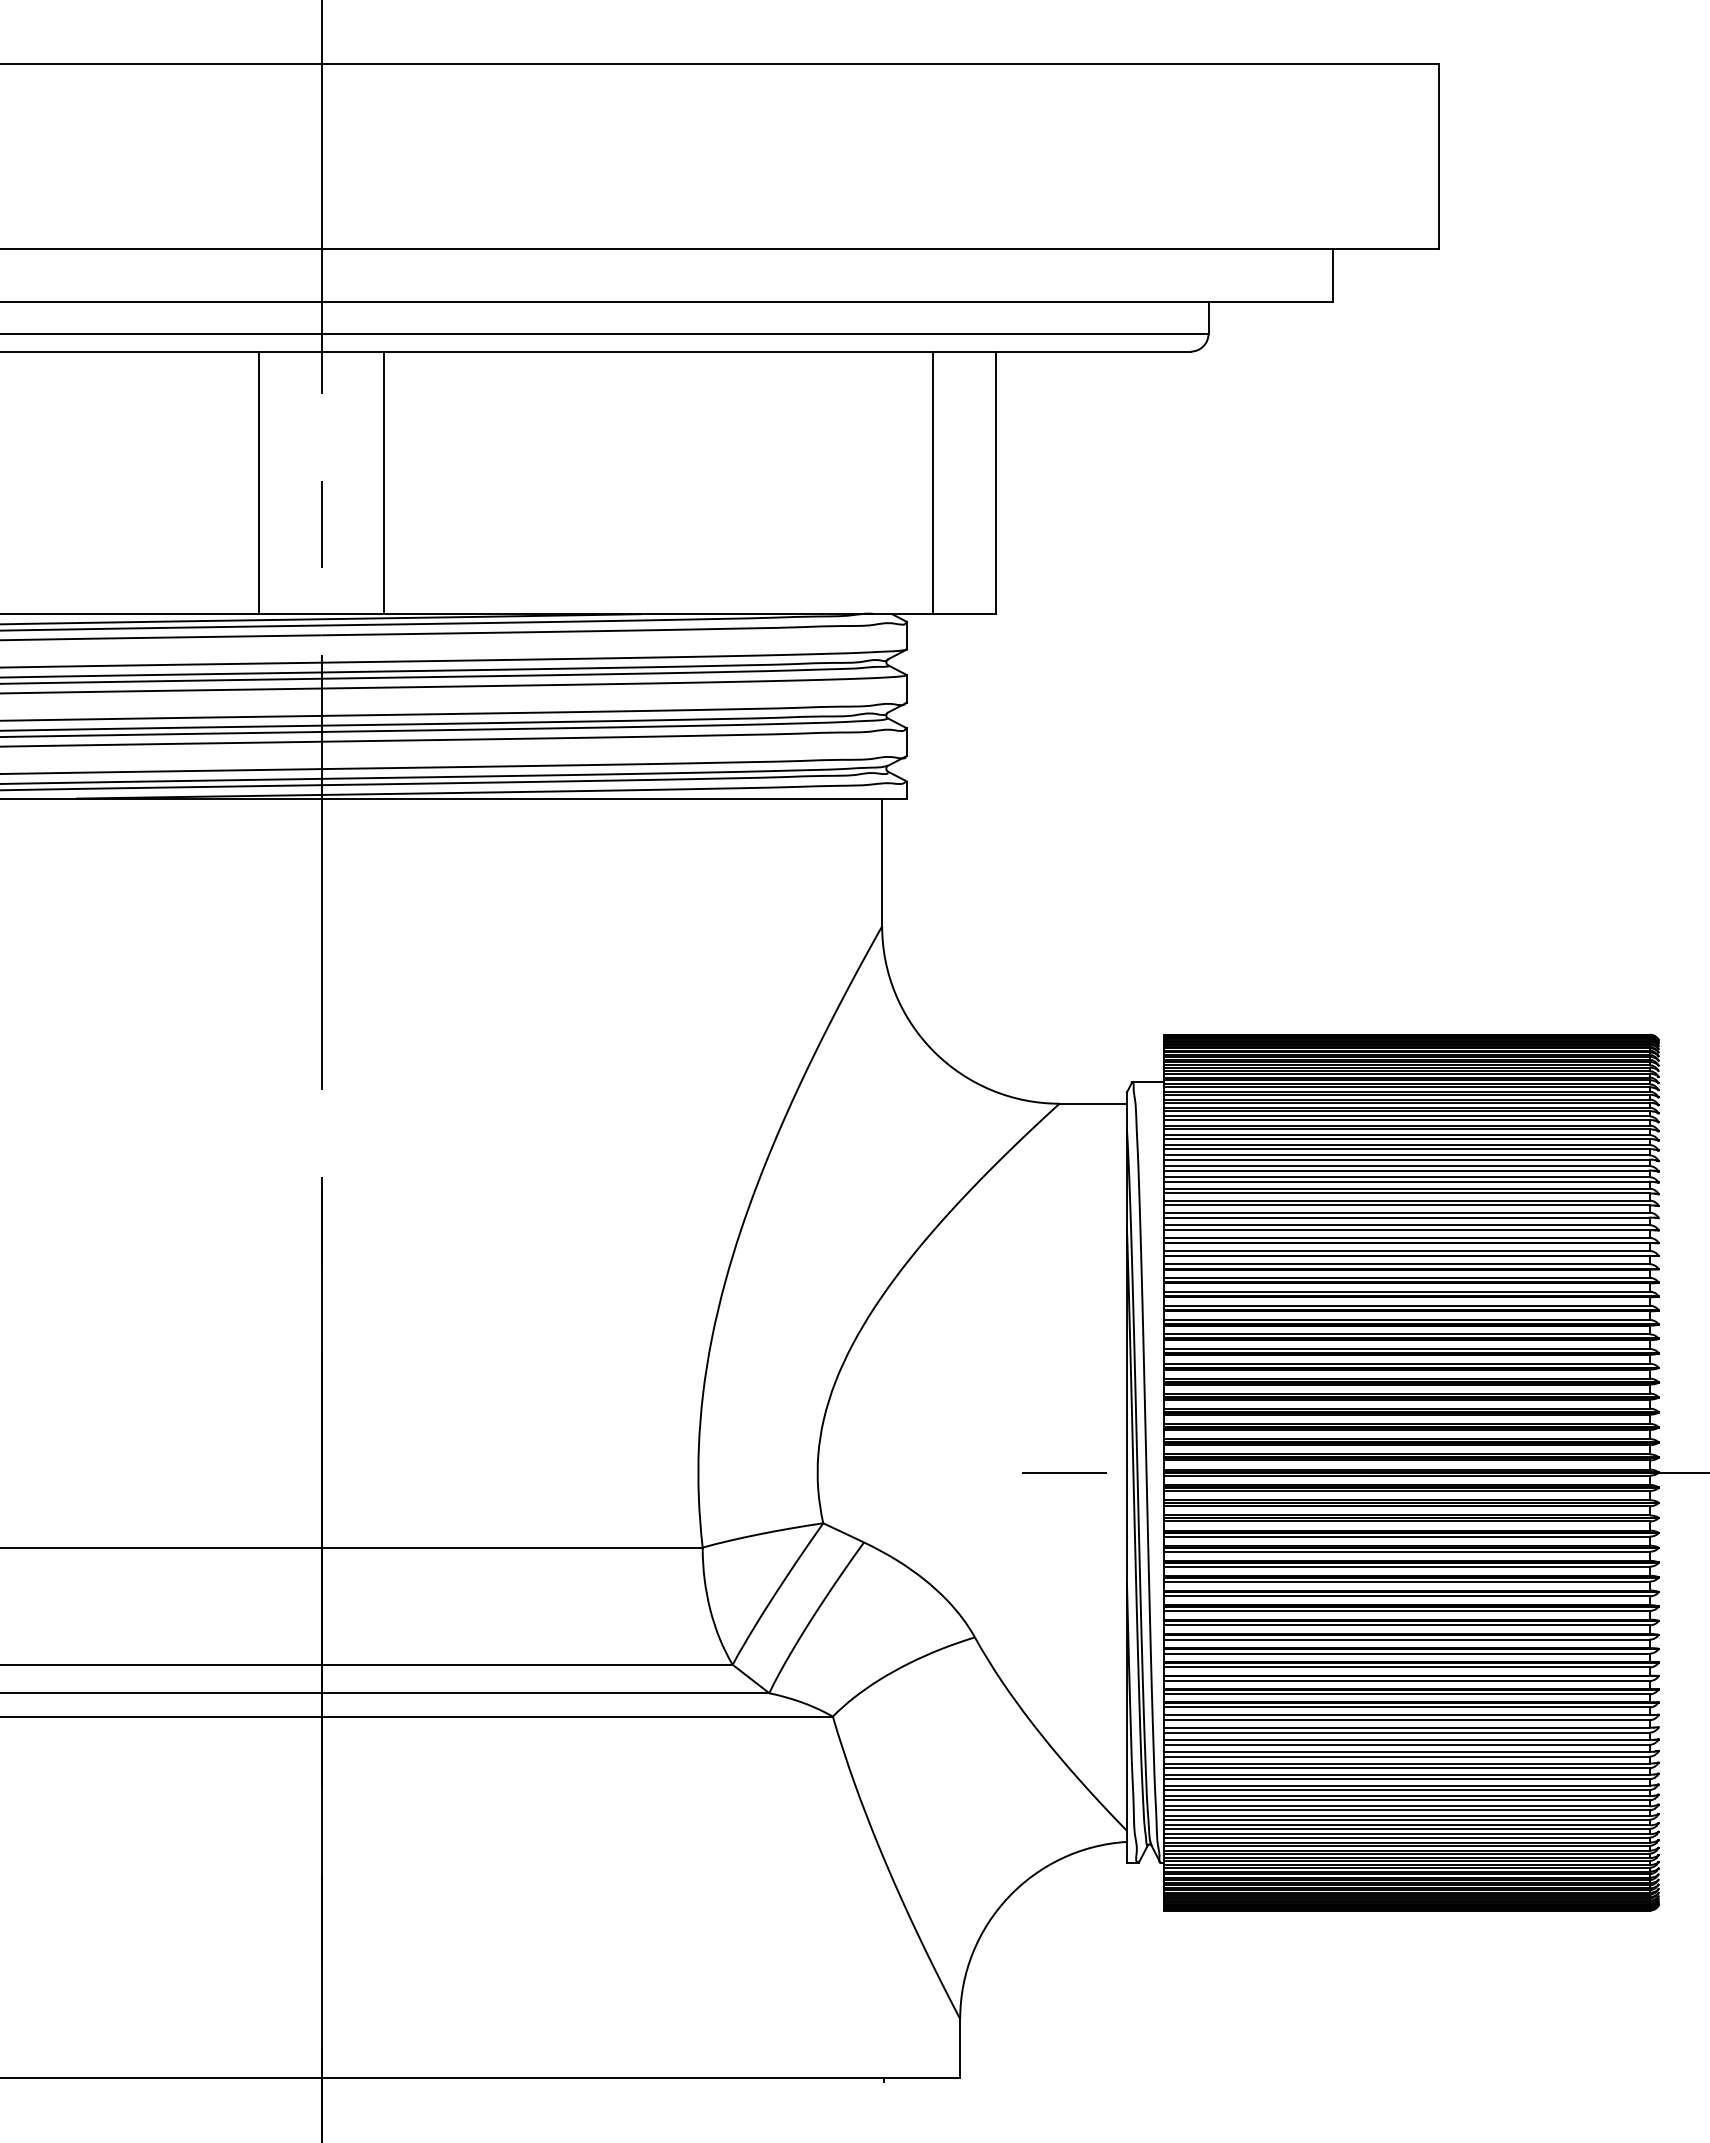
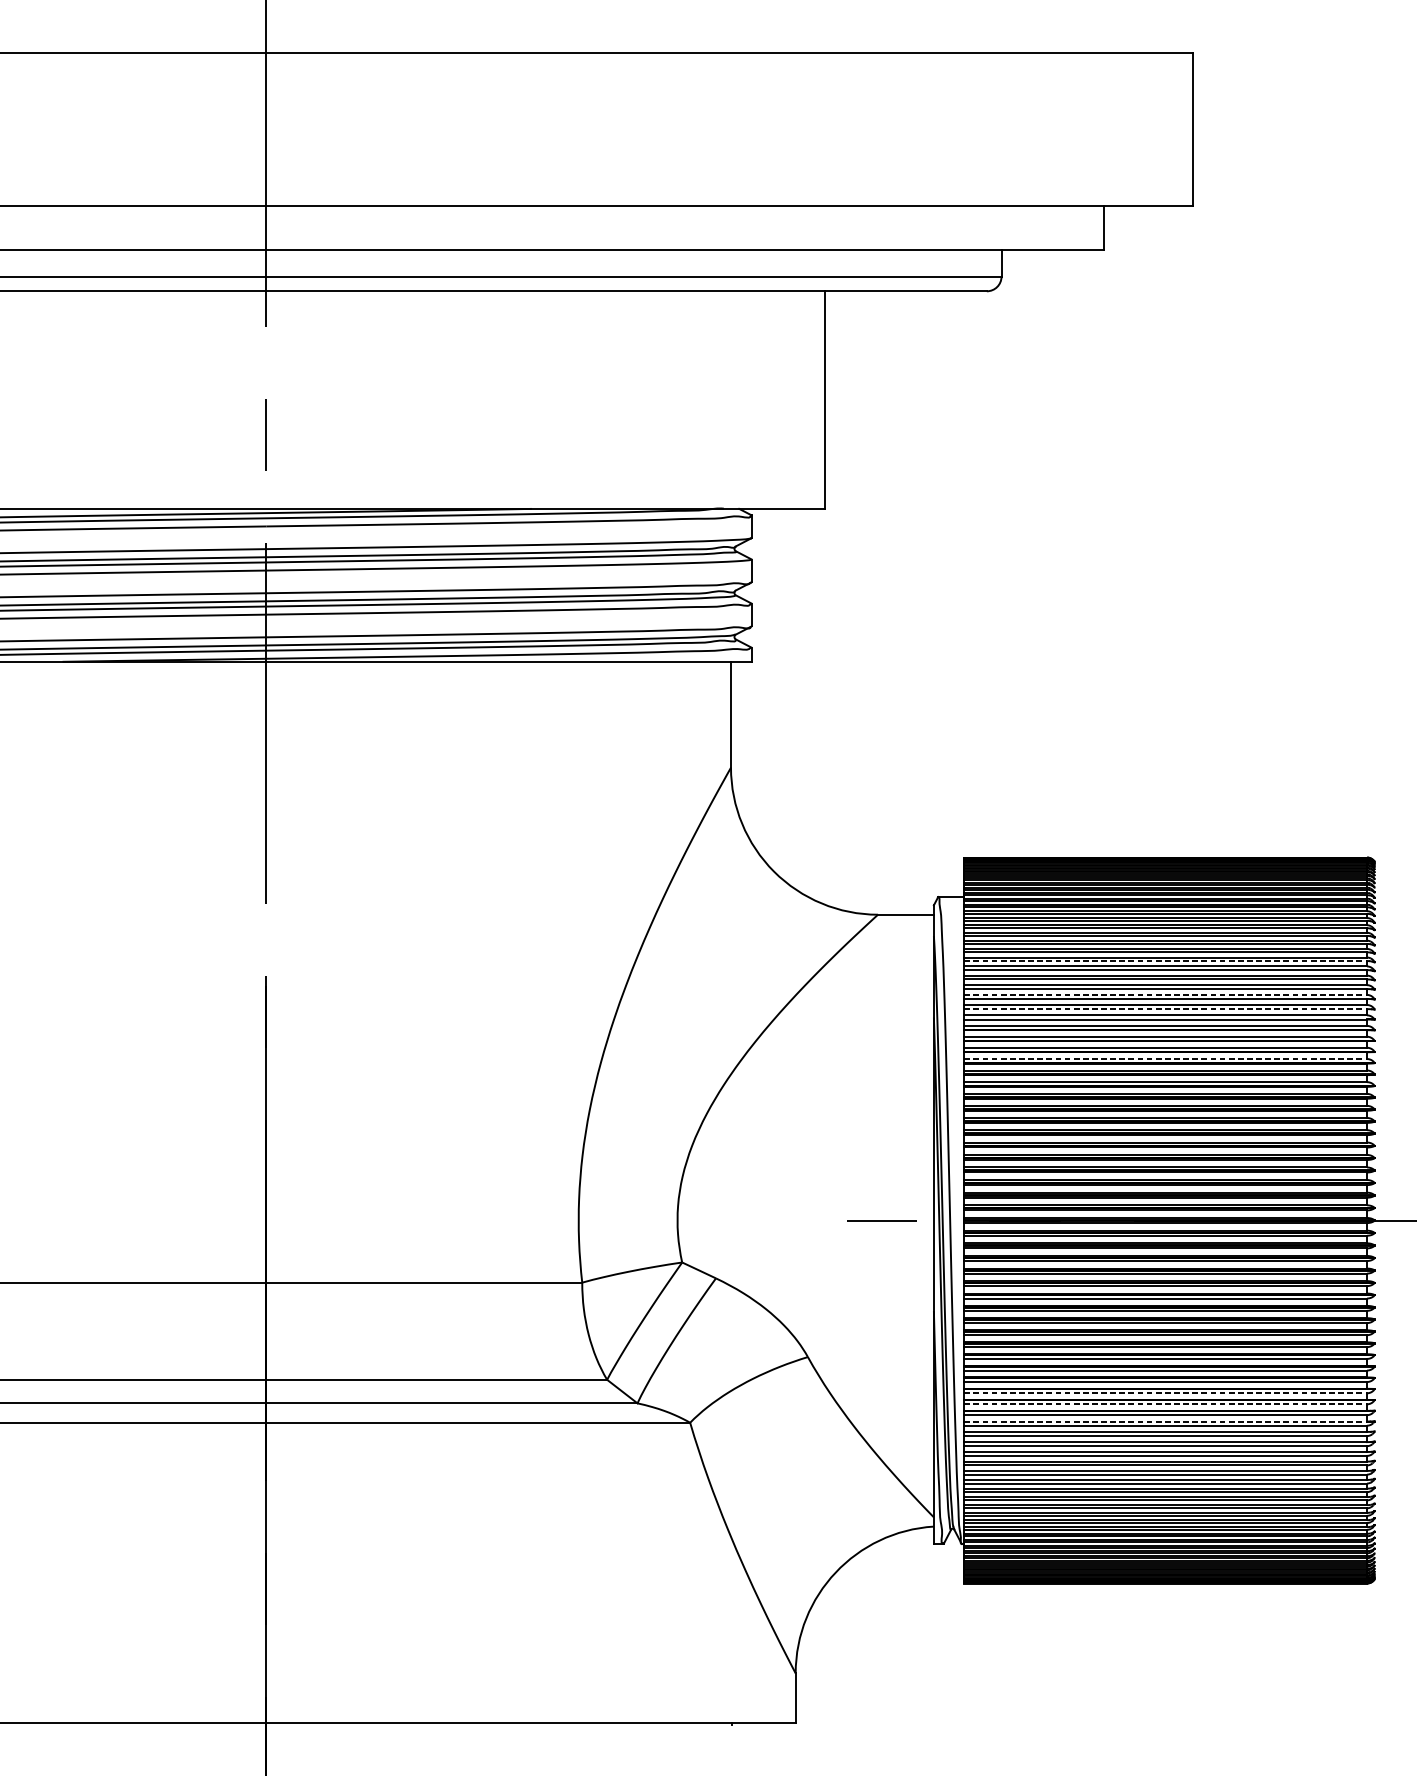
line: (259, 482) -> (214, 399), removed
line: (383, 482) -> (317, 399), removed
line: (933, 482) -> (773, 399), removed
line: (1407, 1159) -> (1166, 960), solid -> dashed
line: (1407, 1200) -> (1166, 994), solid -> dashed
line: (1407, 1217) -> (1166, 1009), solid -> dashed
line: (1407, 1277) -> (1166, 1058), solid -> dashed
line: (1407, 1681) -> (1166, 1393), solid -> dashed
line: (1407, 1694) -> (1166, 1404), solid -> dashed
line: (1407, 1715) -> (1166, 1421), solid -> dashed

